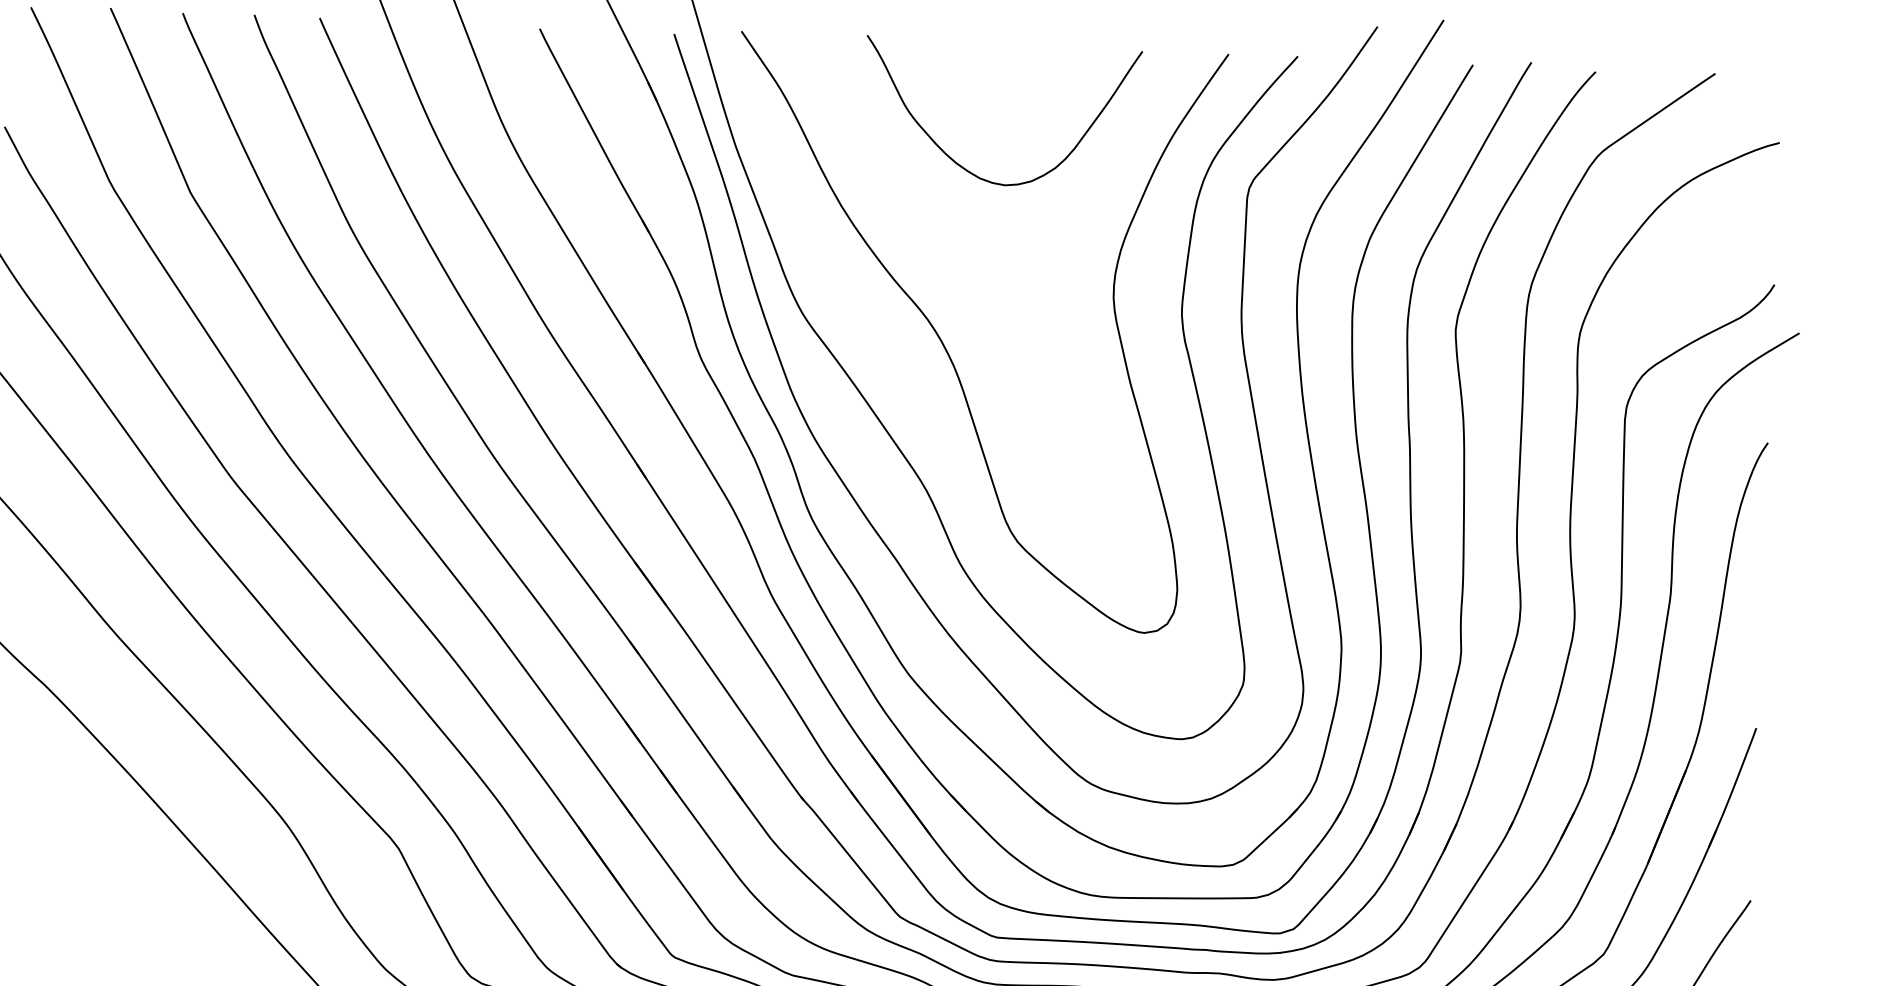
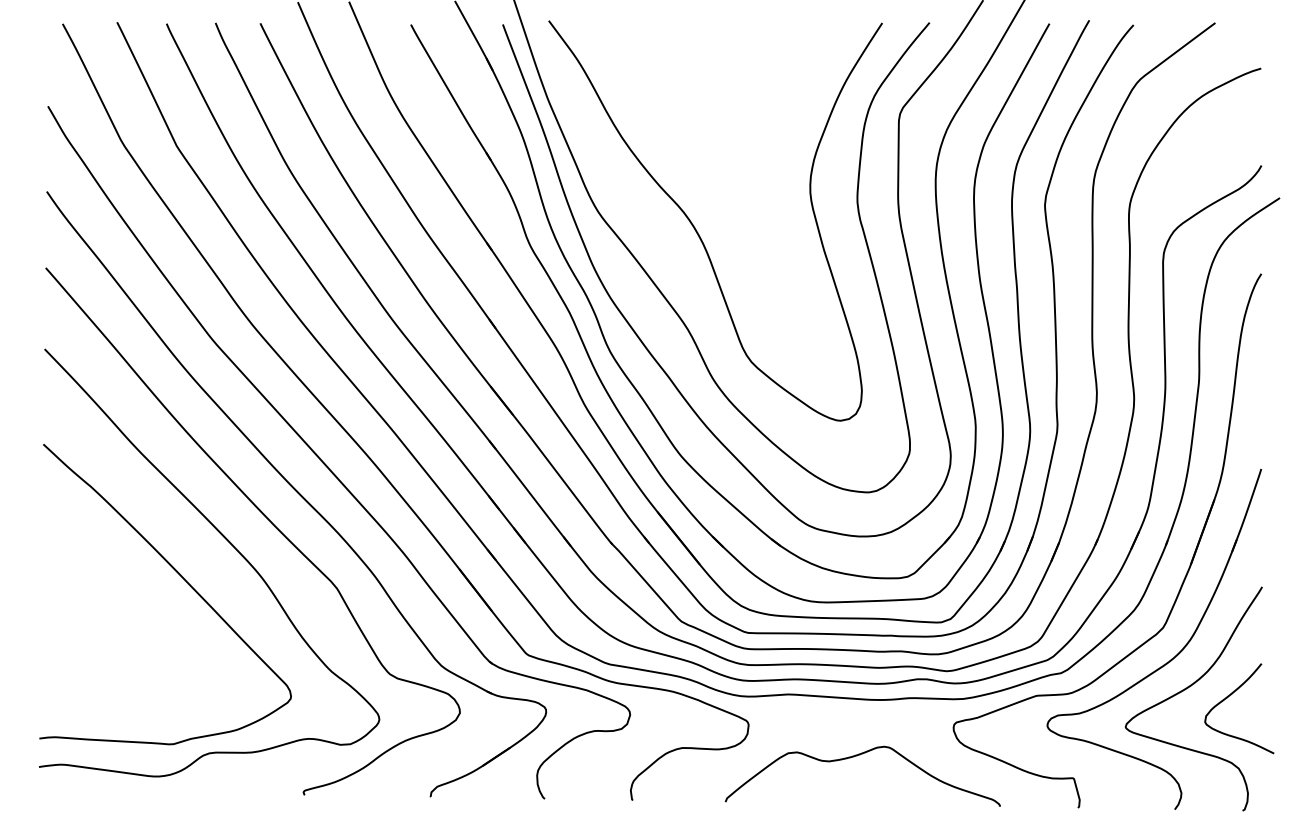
curve: (965, 167) -> (705, 107), removed

